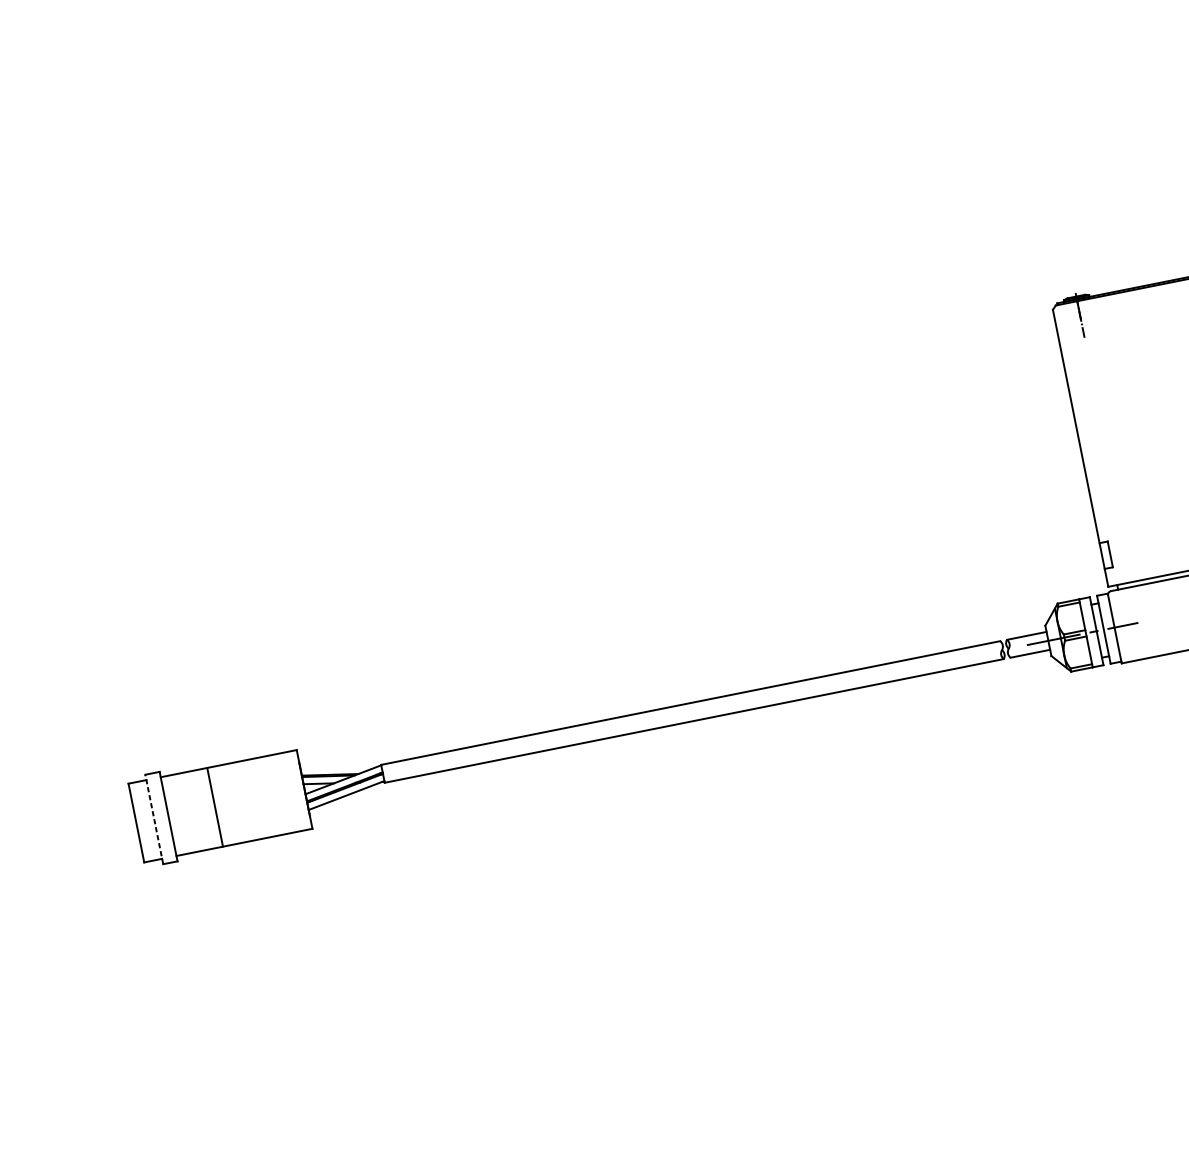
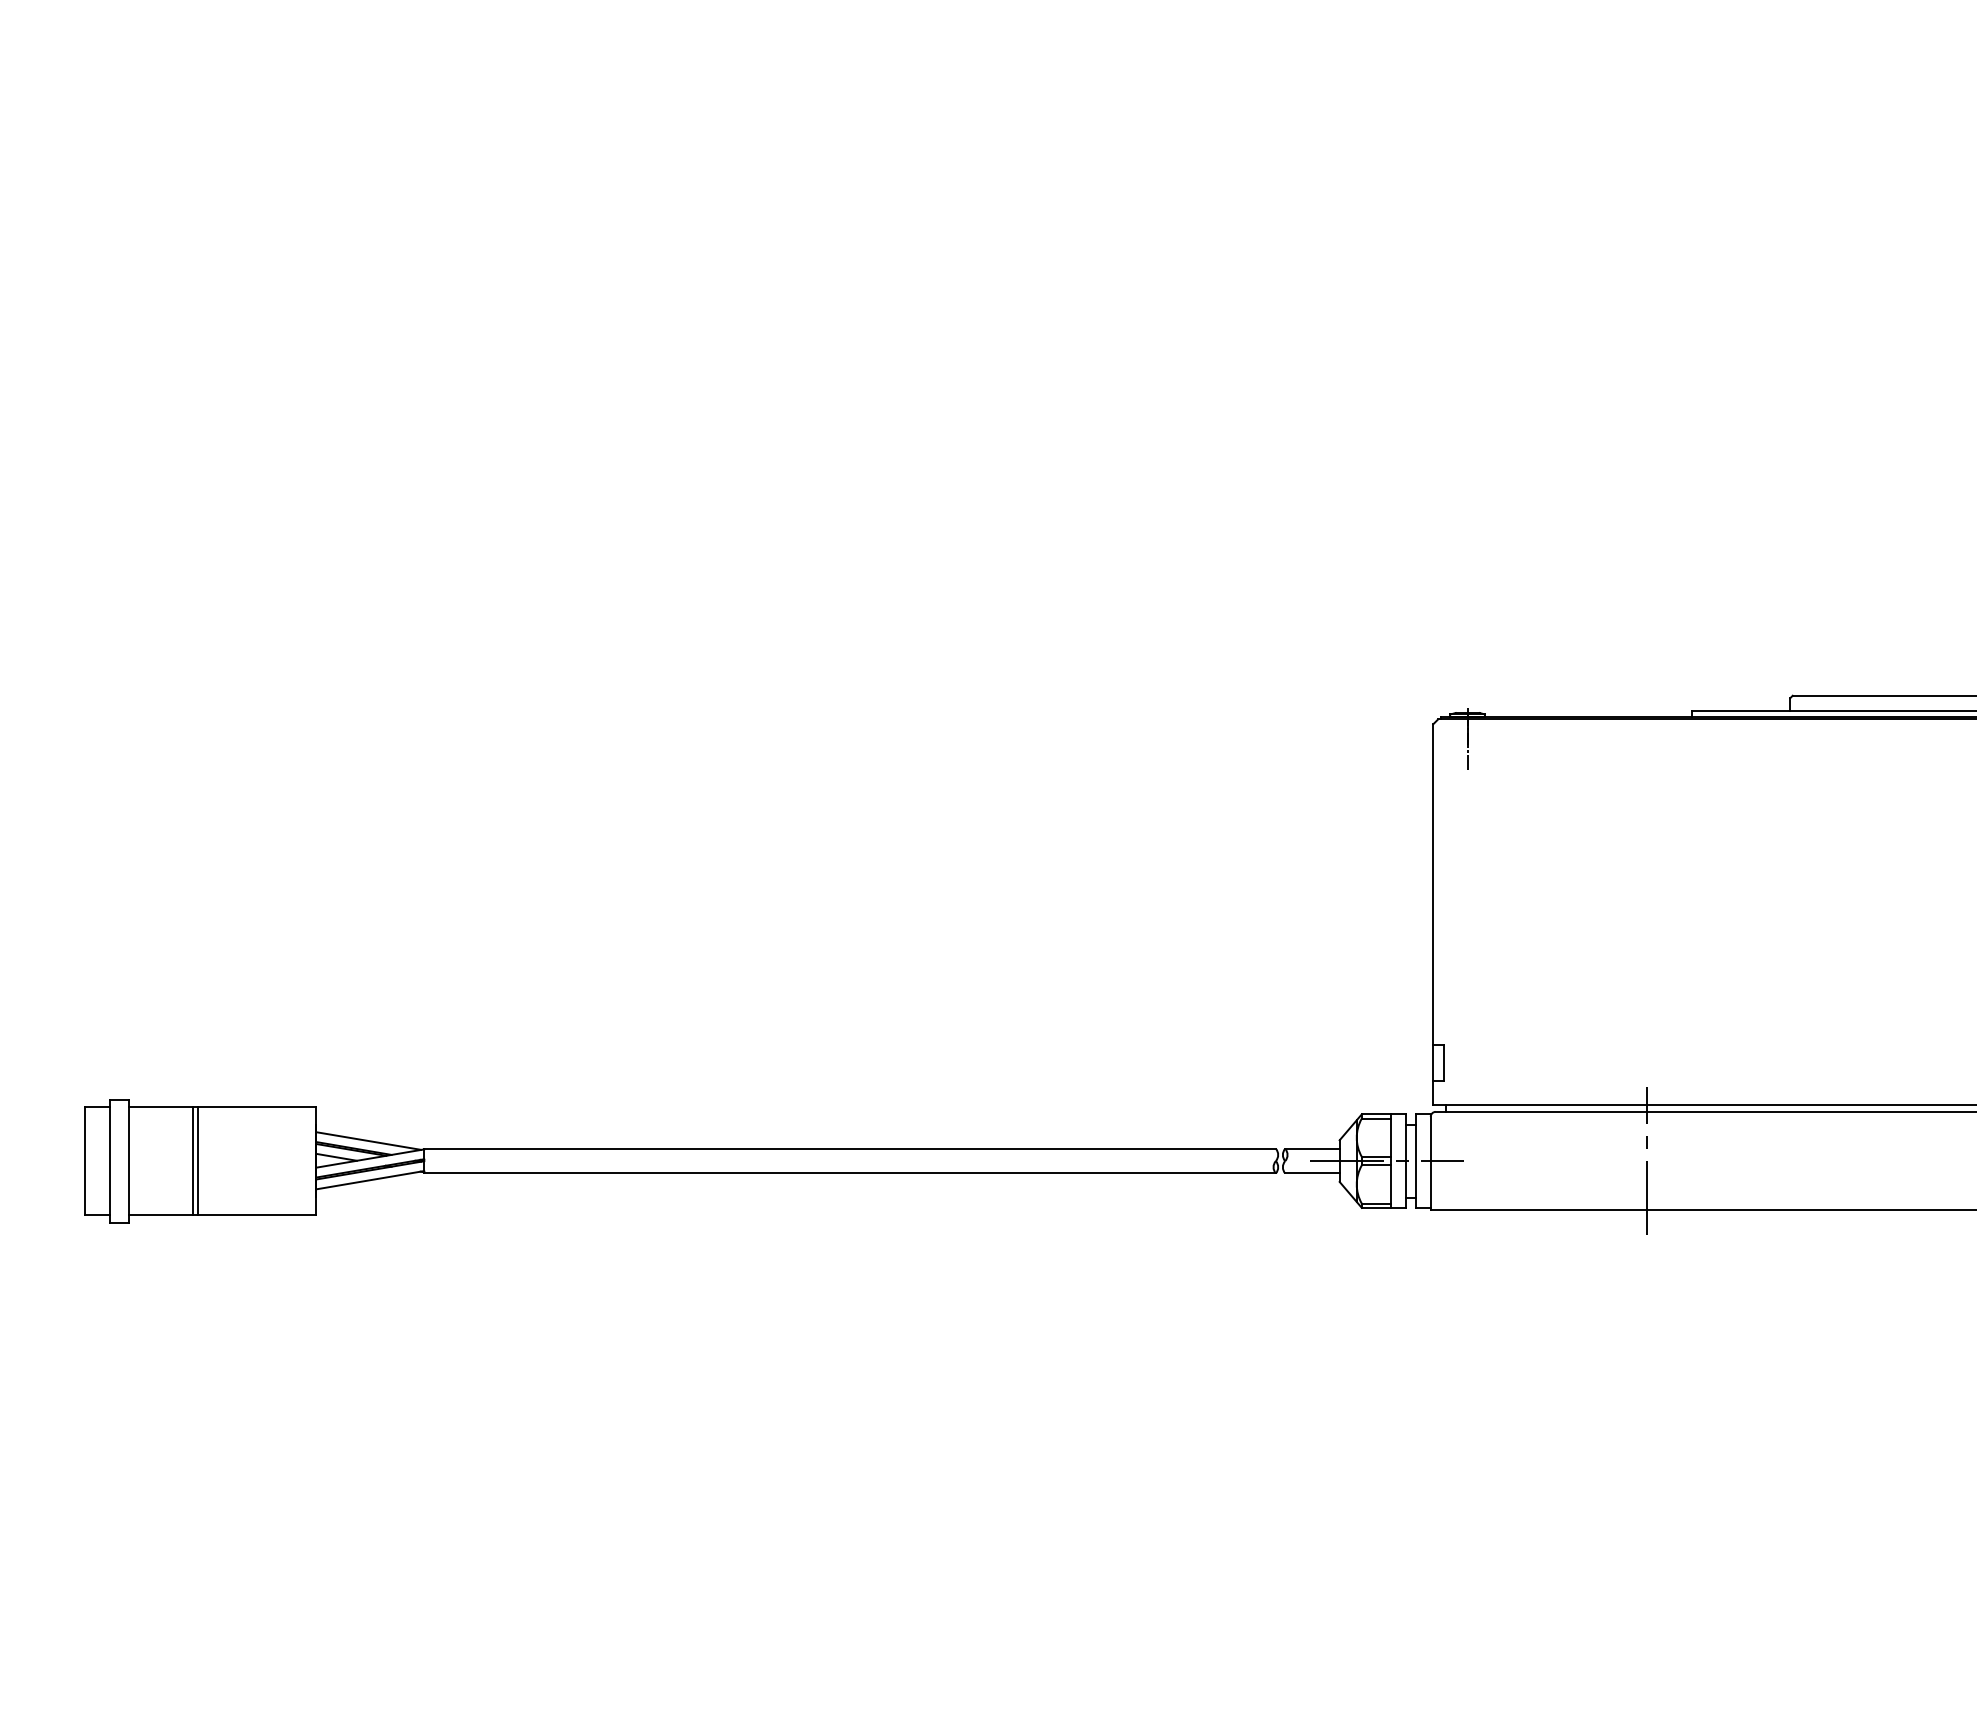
line: (339, 766) -> (368, 1140), added
line: (218, 806) -> (198, 1160), added
line: (154, 819) -> (109, 1161), dashed -> solid

